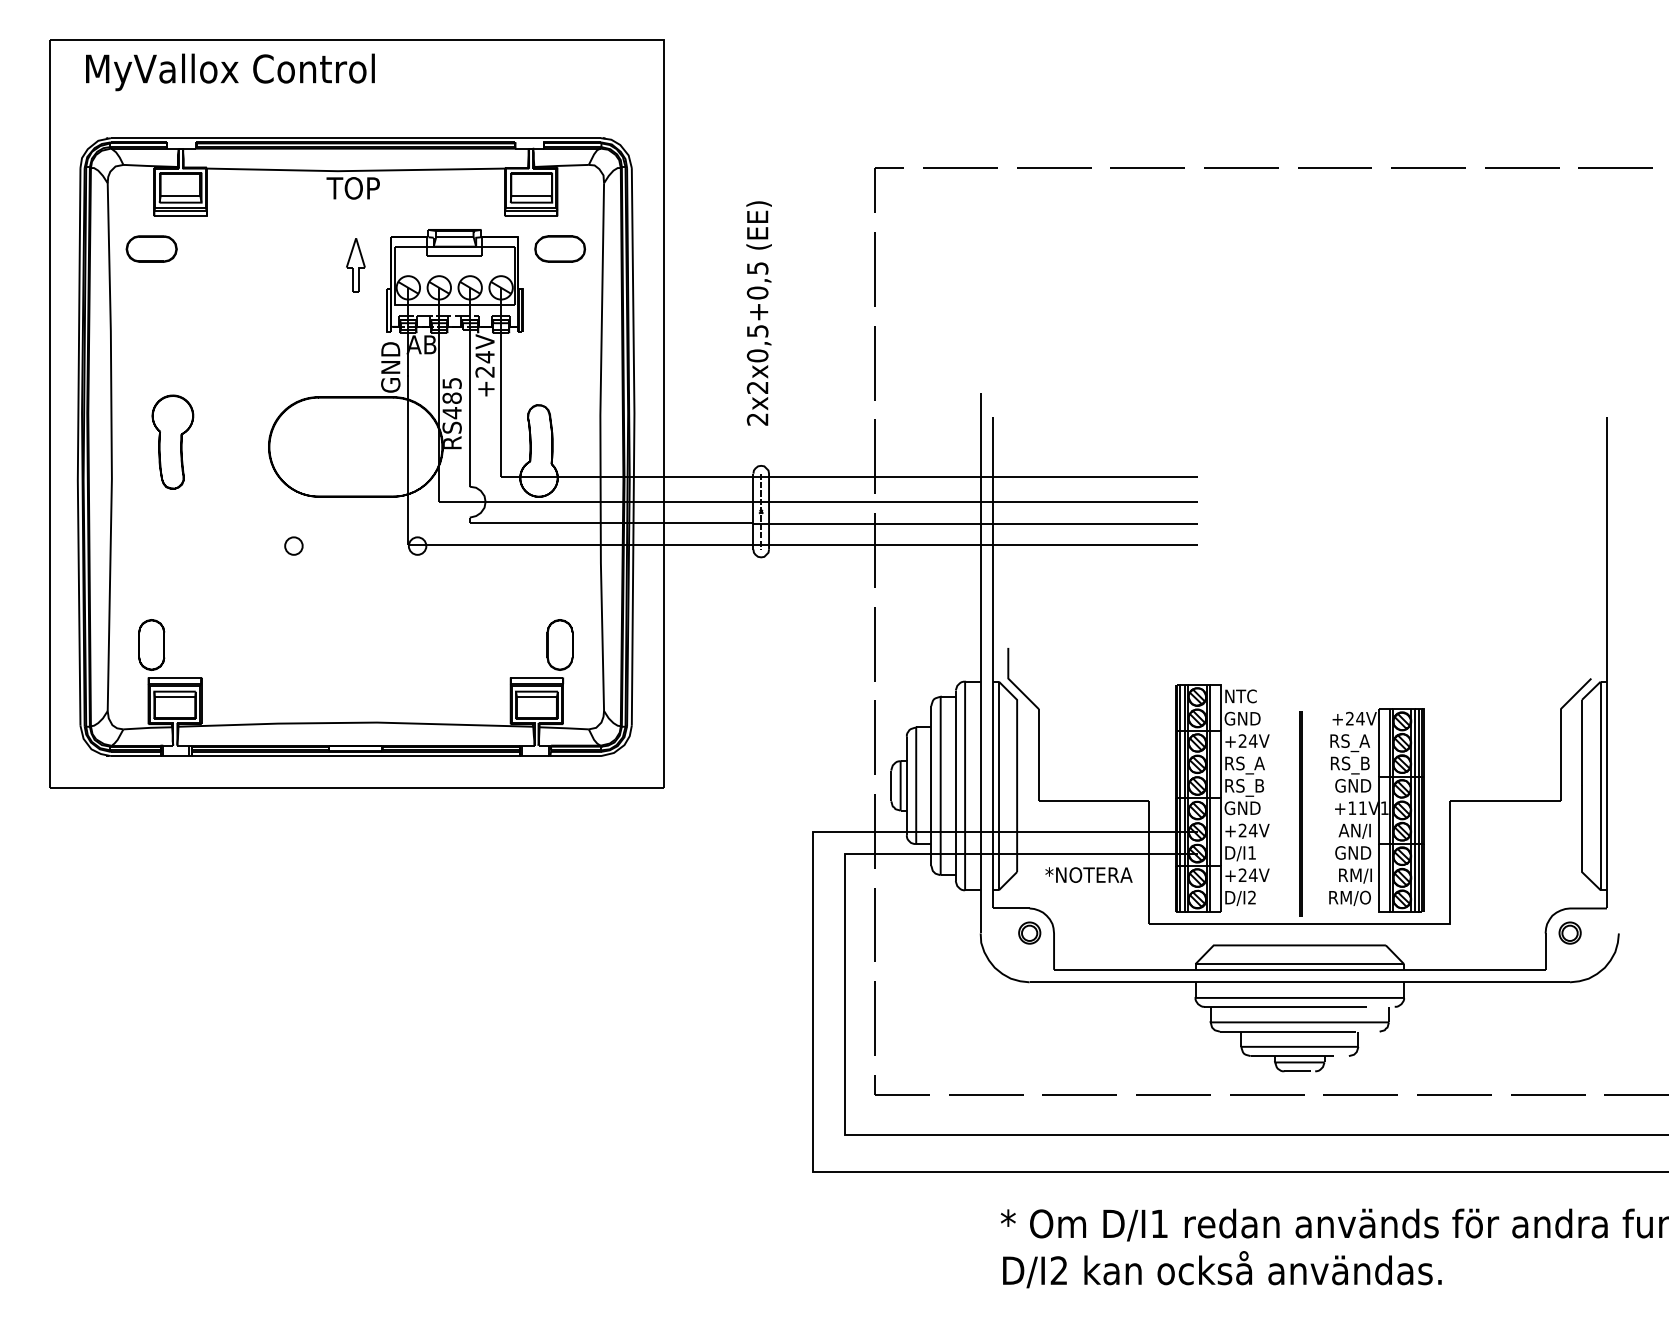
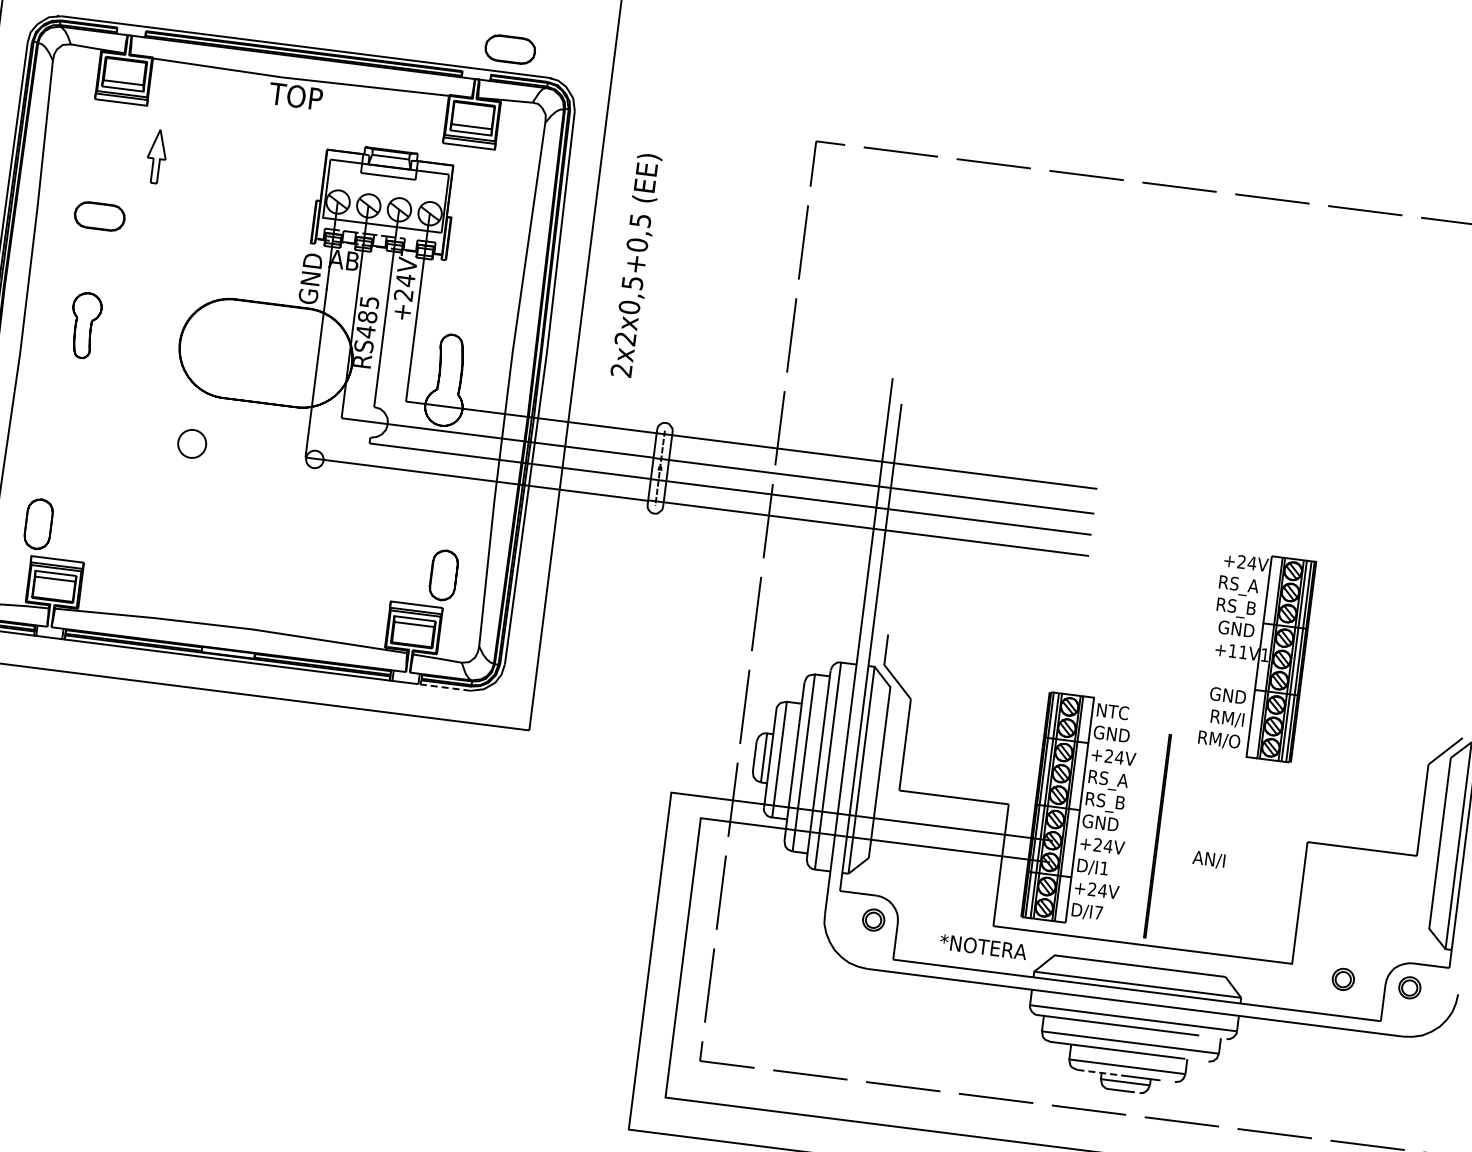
part: (151, 248) -> (99, 215), moved
part: (559, 248) -> (509, 49), moved
part: (355, 265) -> (156, 156), moved
text: (758, 313) -> (635, 265), moved
part: (172, 441) -> (84, 324), size x0.7
circle: (293, 545) -> (191, 443), size x1.6
line: (573, 756) -> (443, 687), solid -> dashed
part: (1376, 810) -> (1256, 656), moved
text: (1088, 874) -> (983, 946), moved
text: (1251, 897) -> (1098, 912), D/I2 -> D/I7
part: (1502, 932) -> (1342, 978), added
line: (1275, 1056) -> (1102, 1073), solid -> dashed

